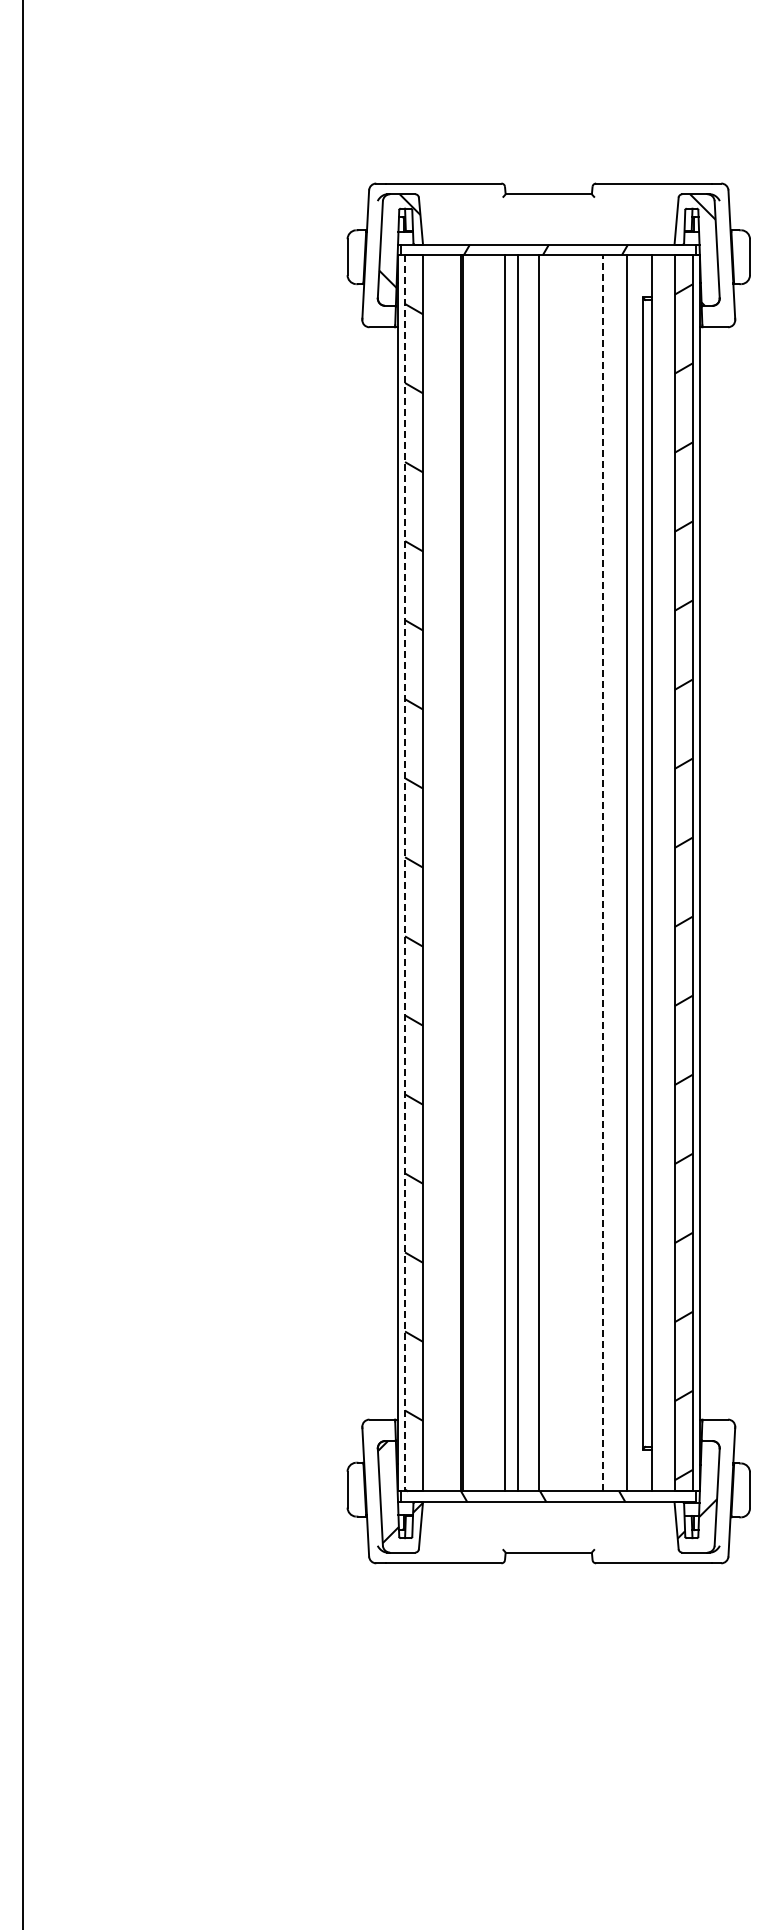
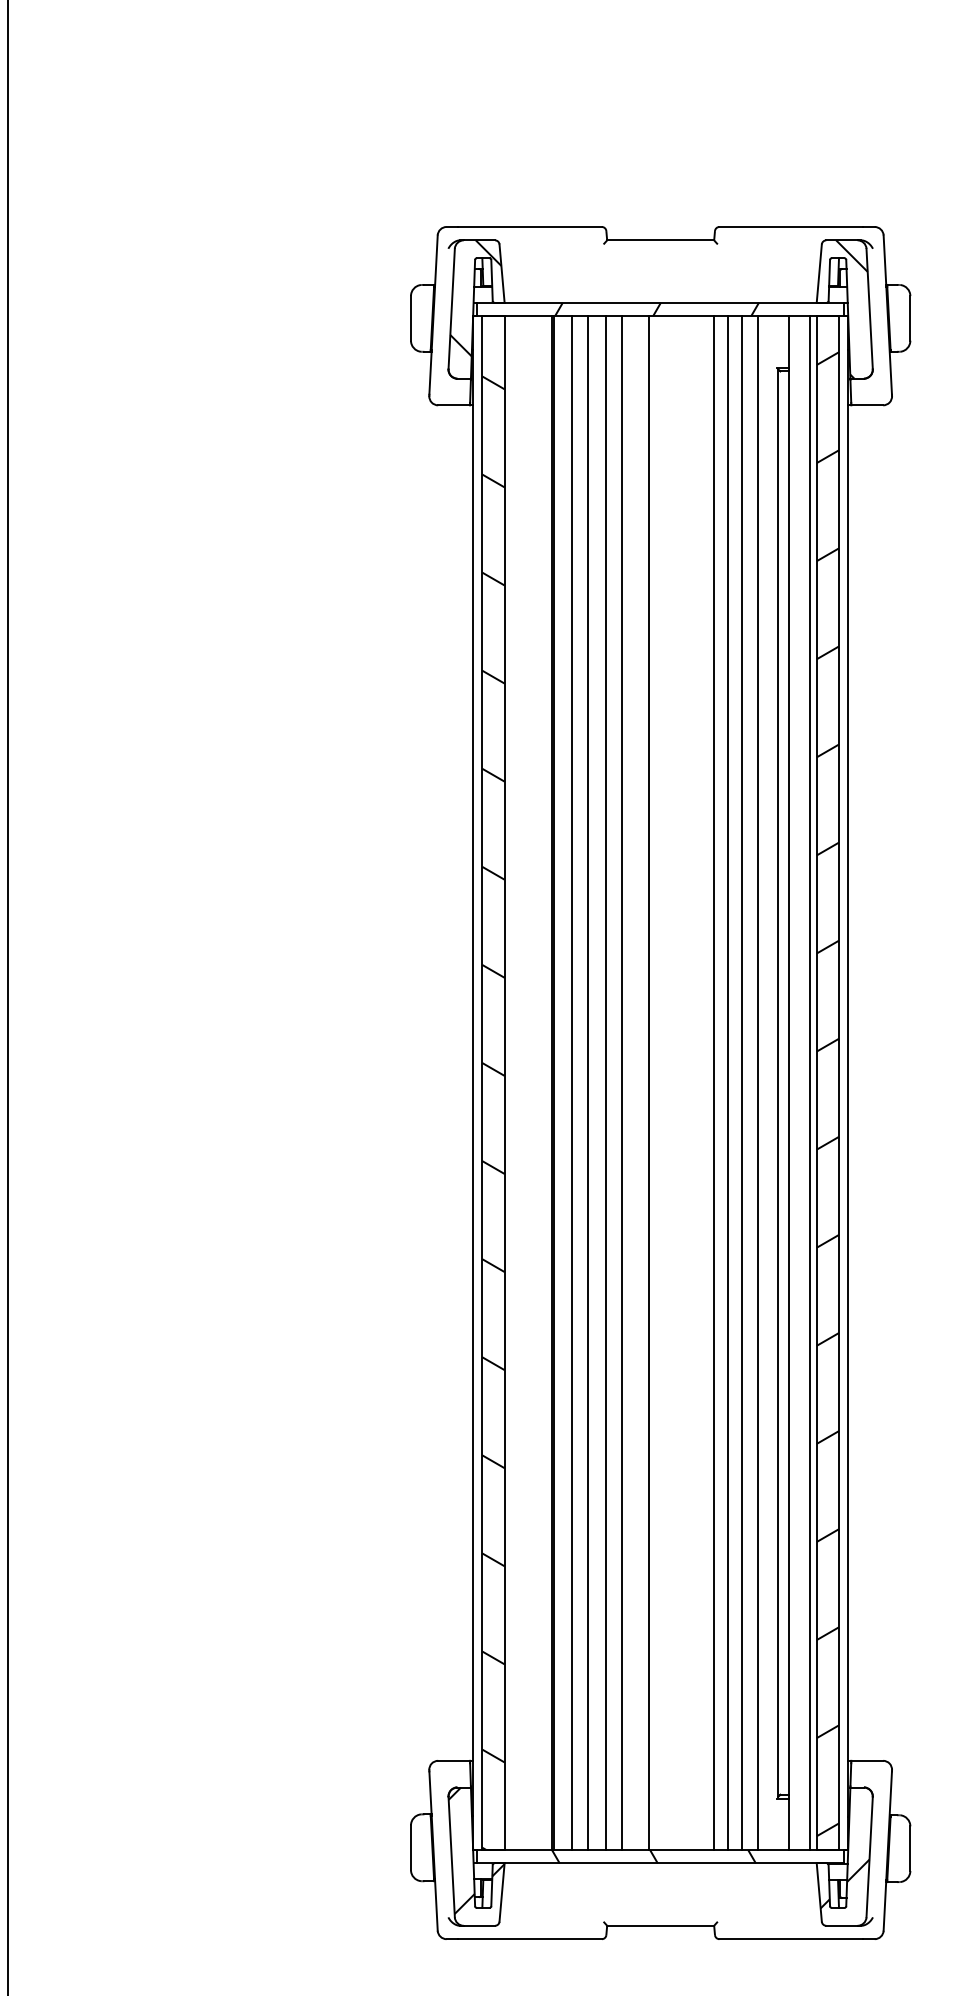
line: (602, 872) -> (727, 1081), dashed -> solid
line: (405, 873) -> (482, 1083), dashed -> solid
line: (477, 873) -> (572, 1083), added
line: (490, 873) -> (588, 1083), added
line: (591, 873) -> (713, 1083), added
line: (614, 873) -> (742, 1083), added
line: (668, 873) -> (809, 1083), added

